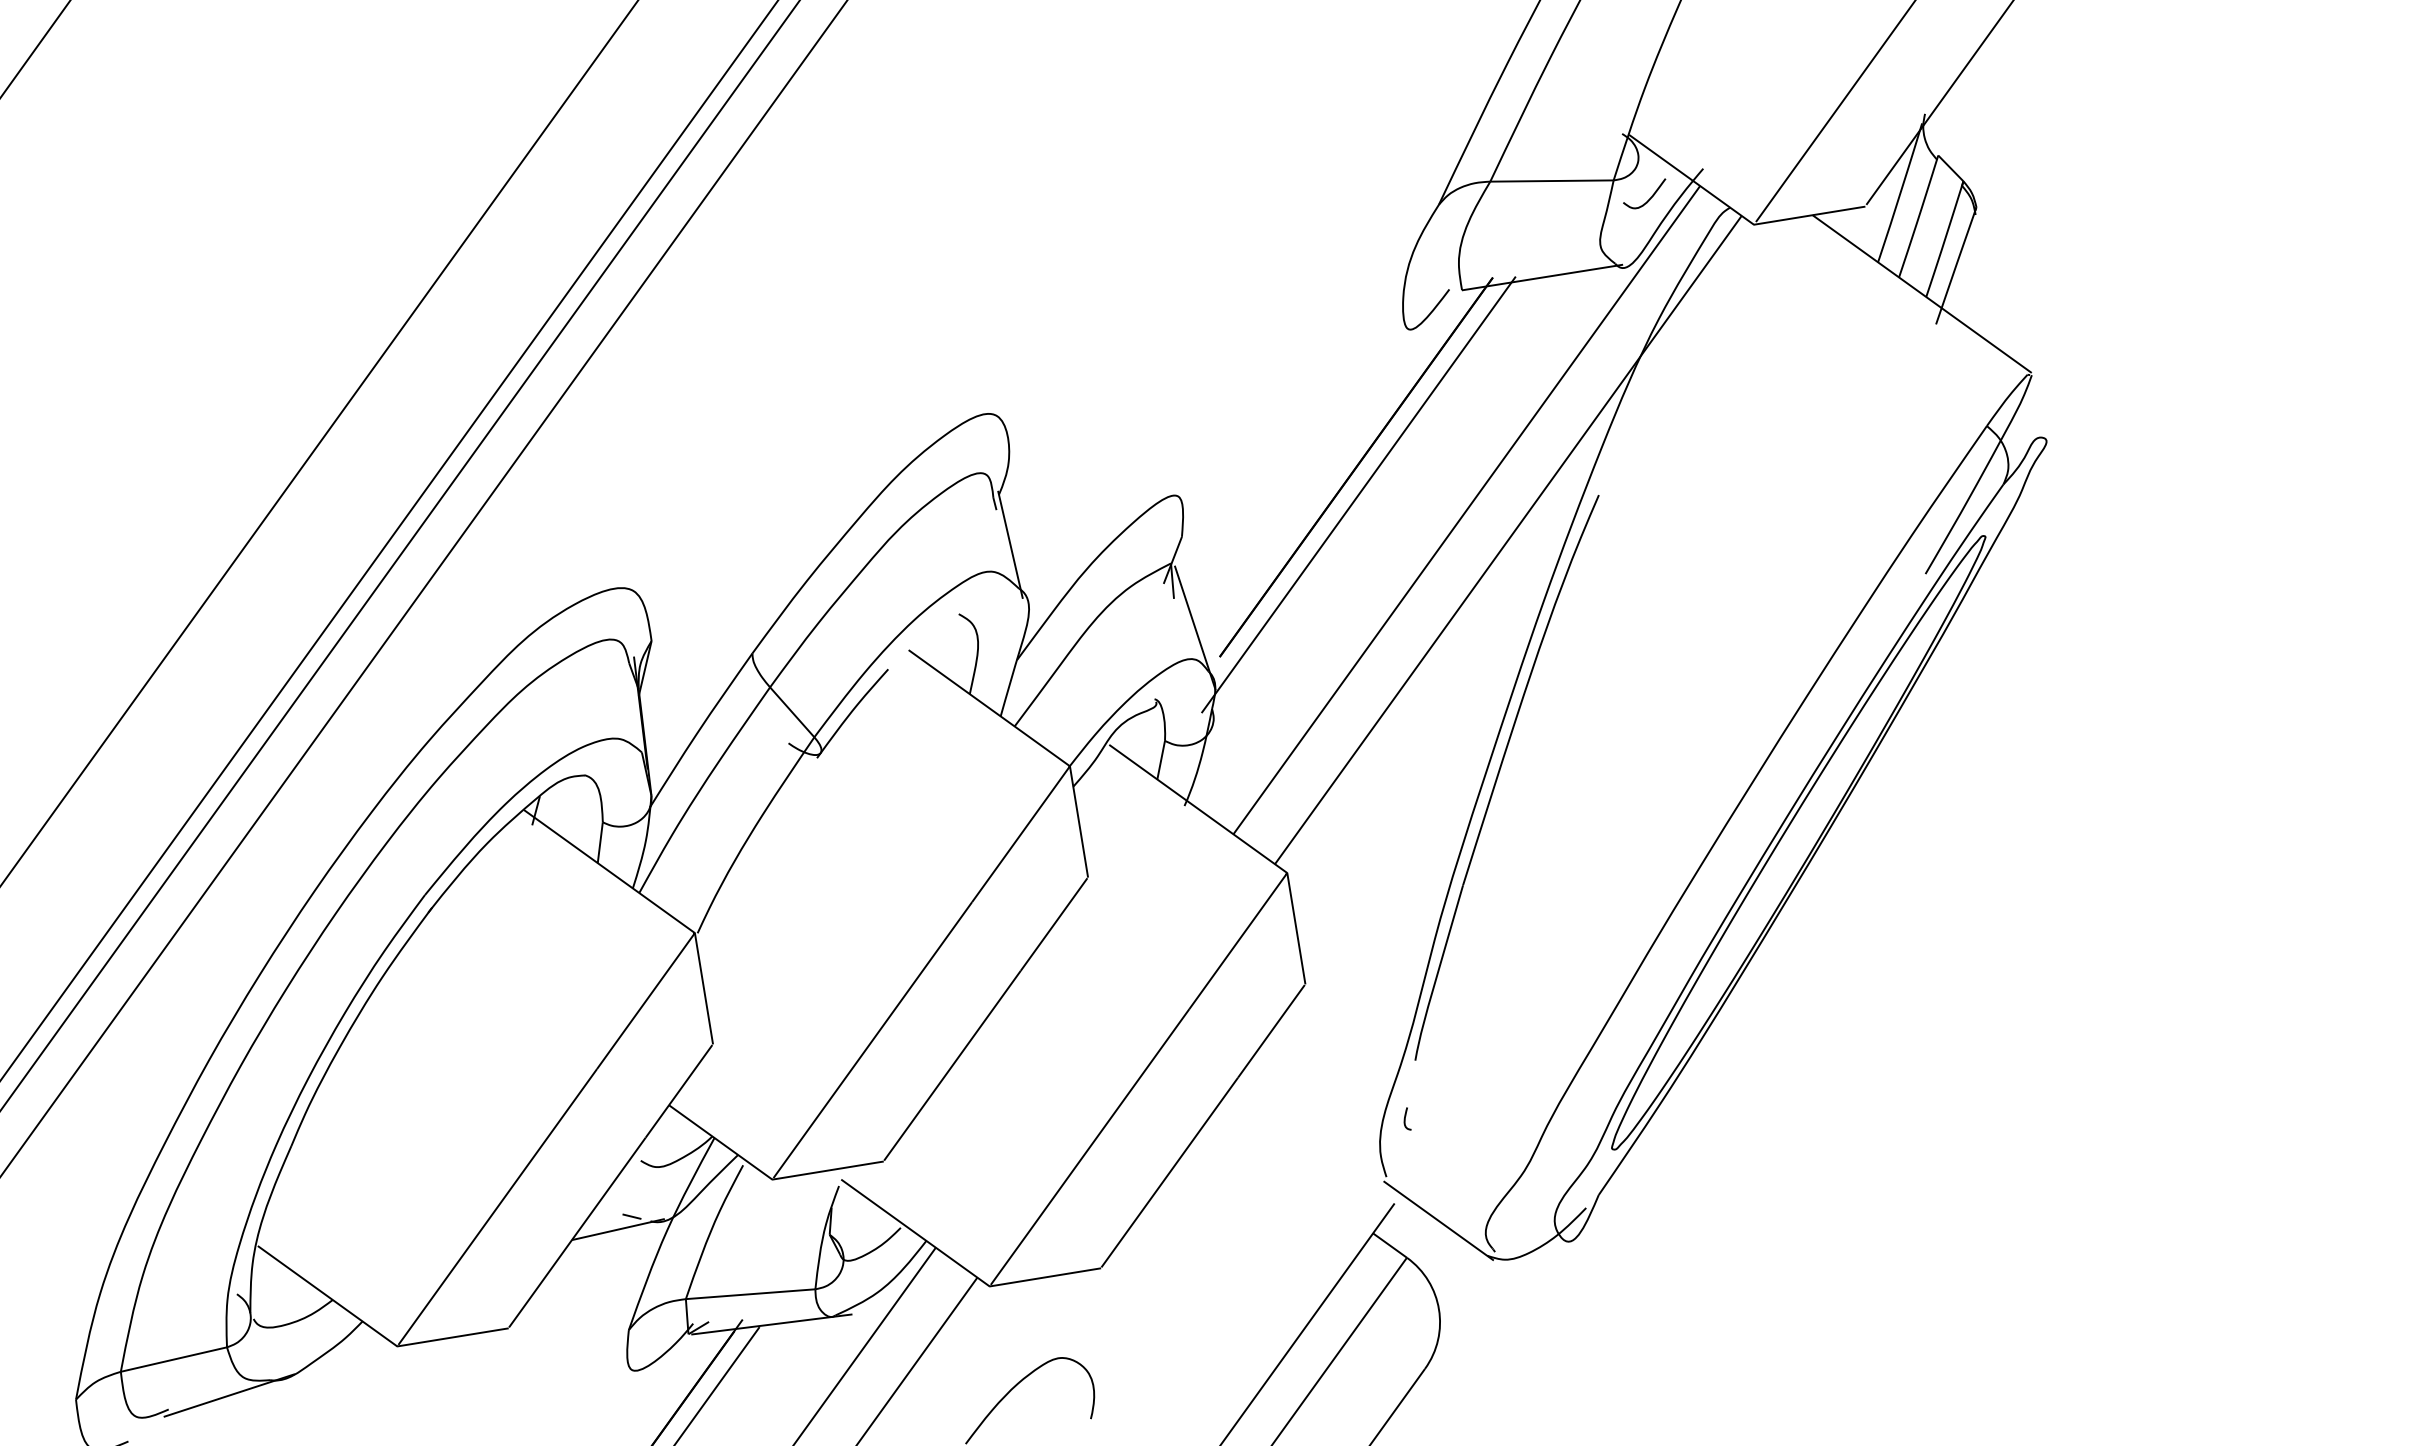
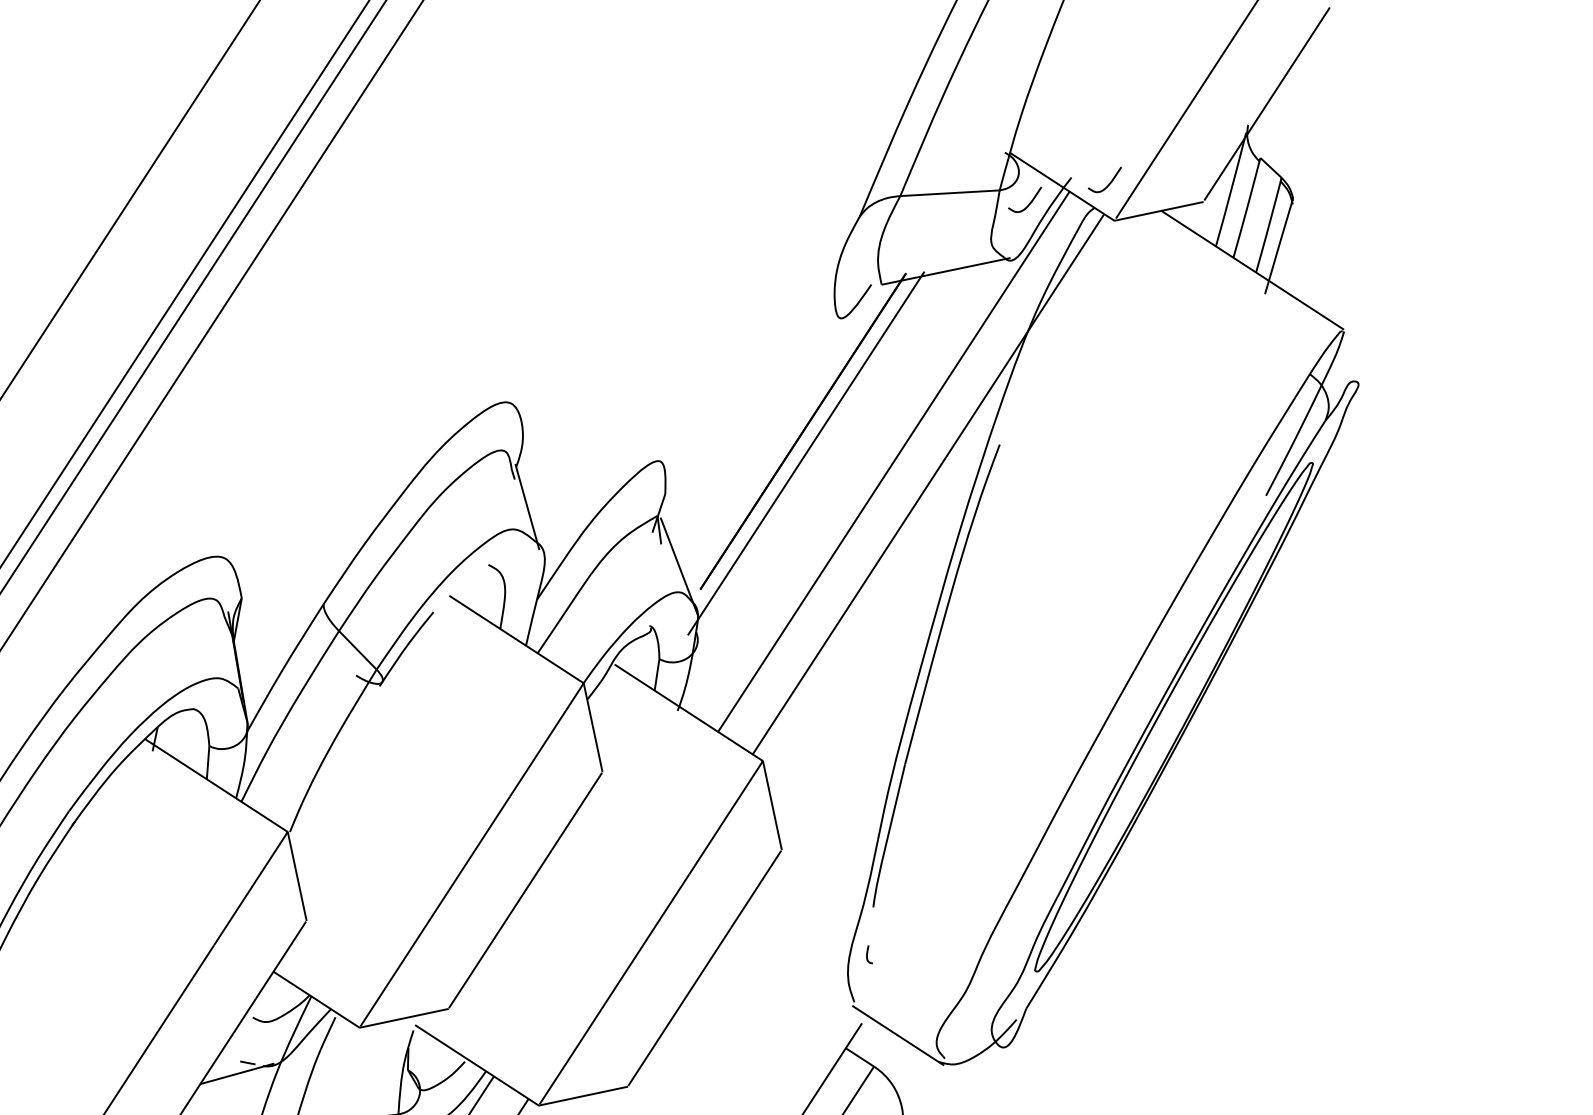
part: (1749, 178) -> (1109, 183), added

